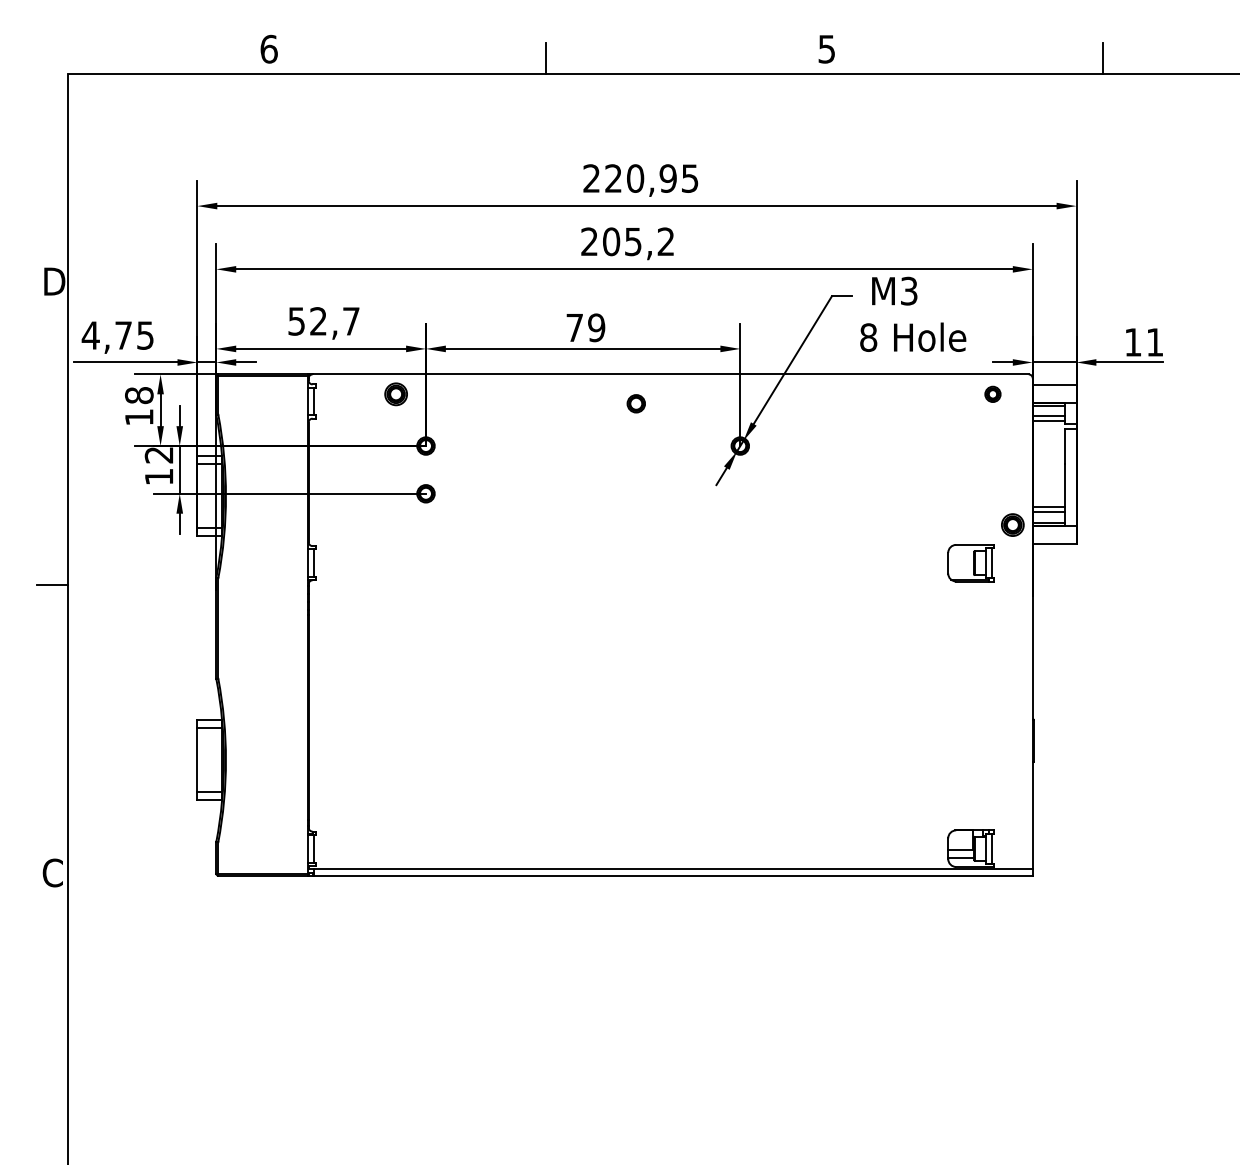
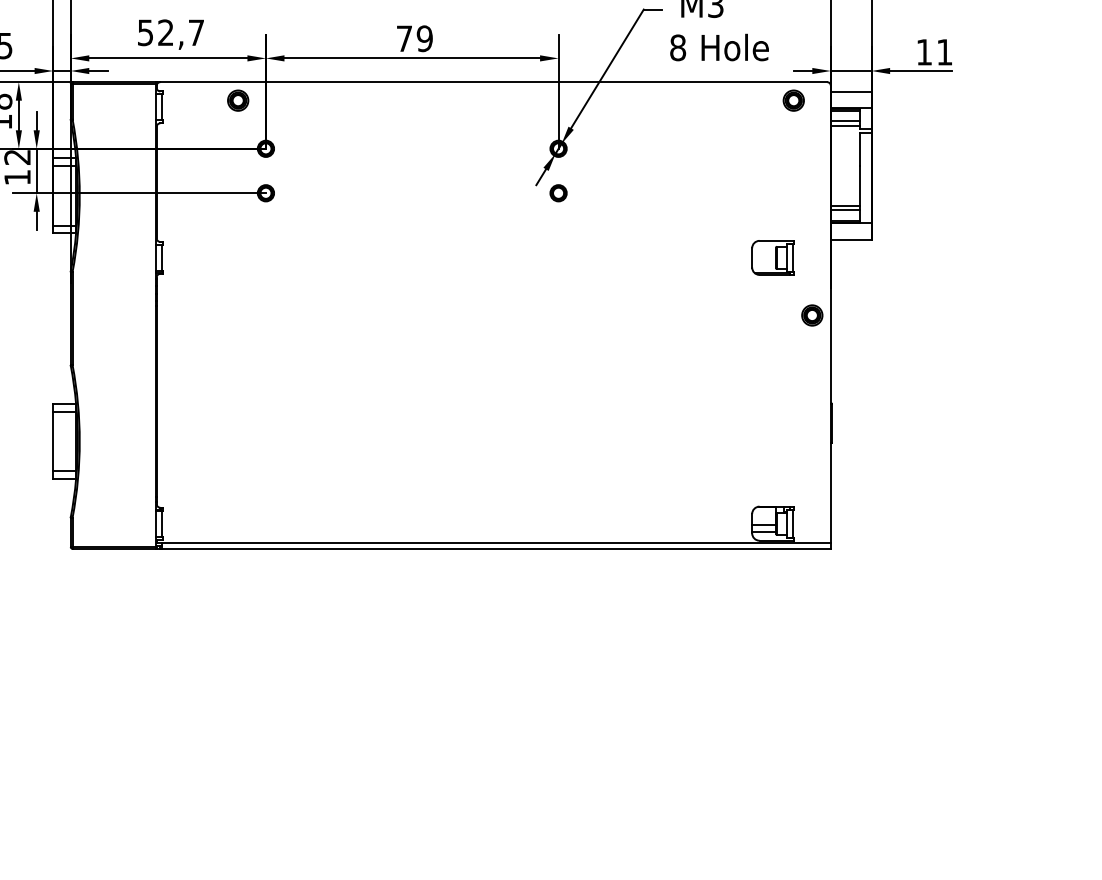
part: (992, 394) -> (793, 100), size x1.43
part: (635, 403) -> (557, 192), moved
part: (1012, 524) -> (812, 314), moved

